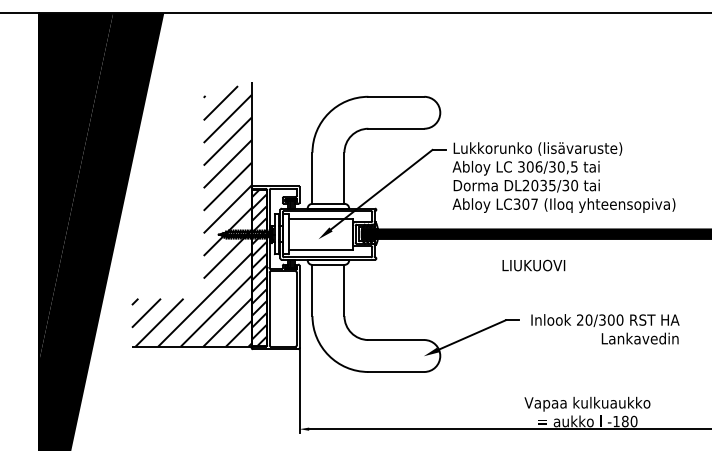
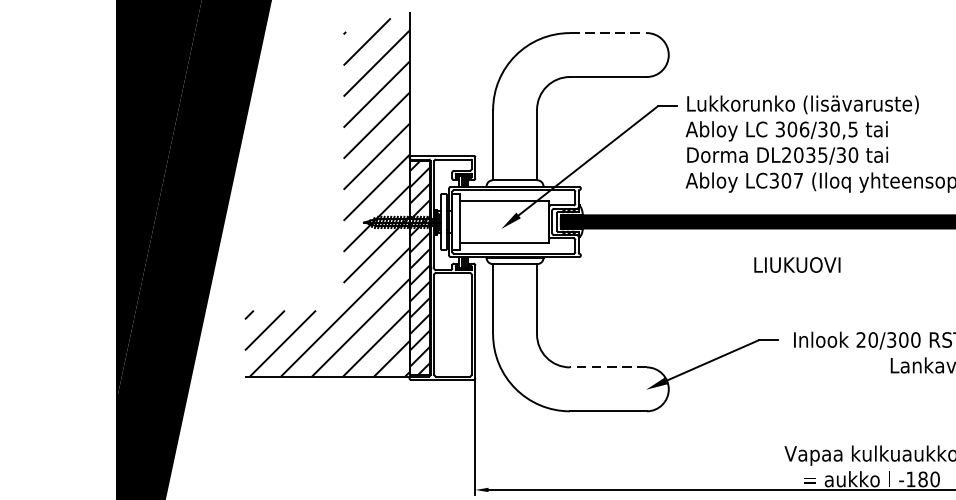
line: (396, 96) -> (608, 32), solid -> dashed
line: (396, 340) -> (608, 368), solid -> dashed

